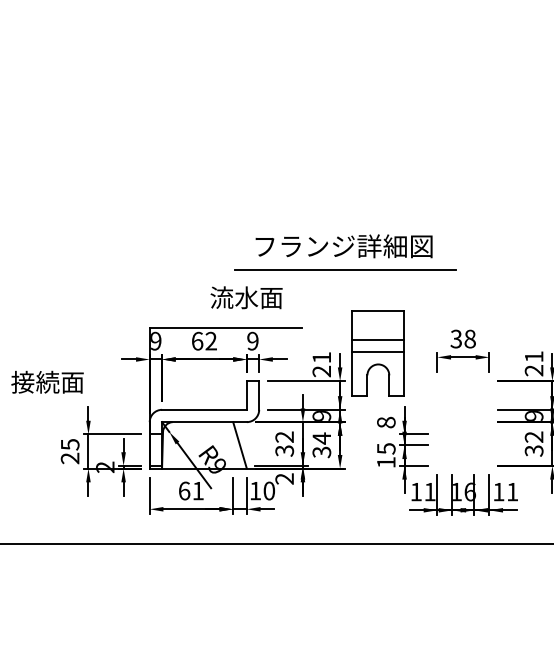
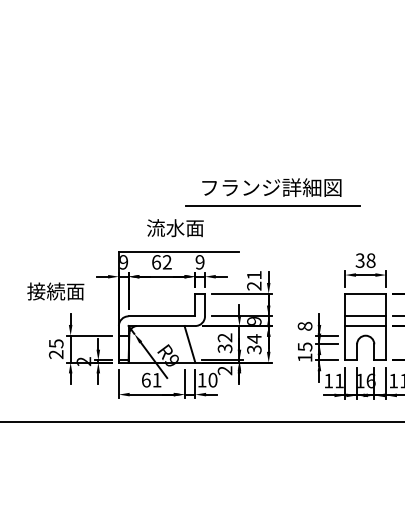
text: (246, 297) -> (175, 227), moved
part: (377, 353) -> (365, 327), moved
text: (47, 381) -> (55, 290), moved

